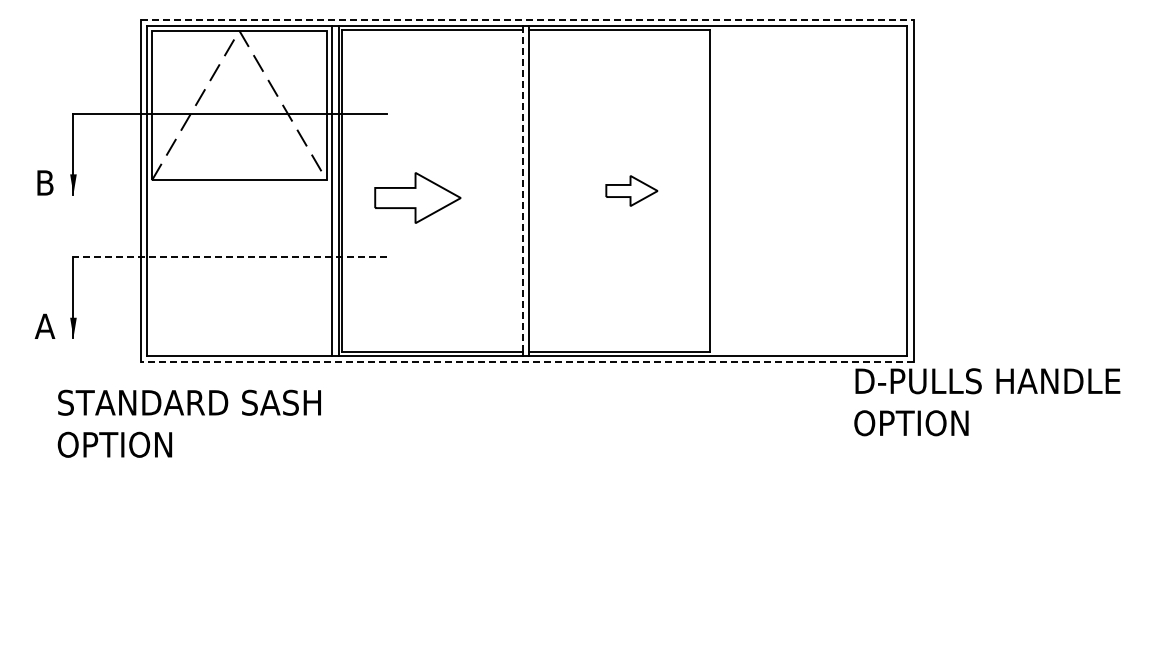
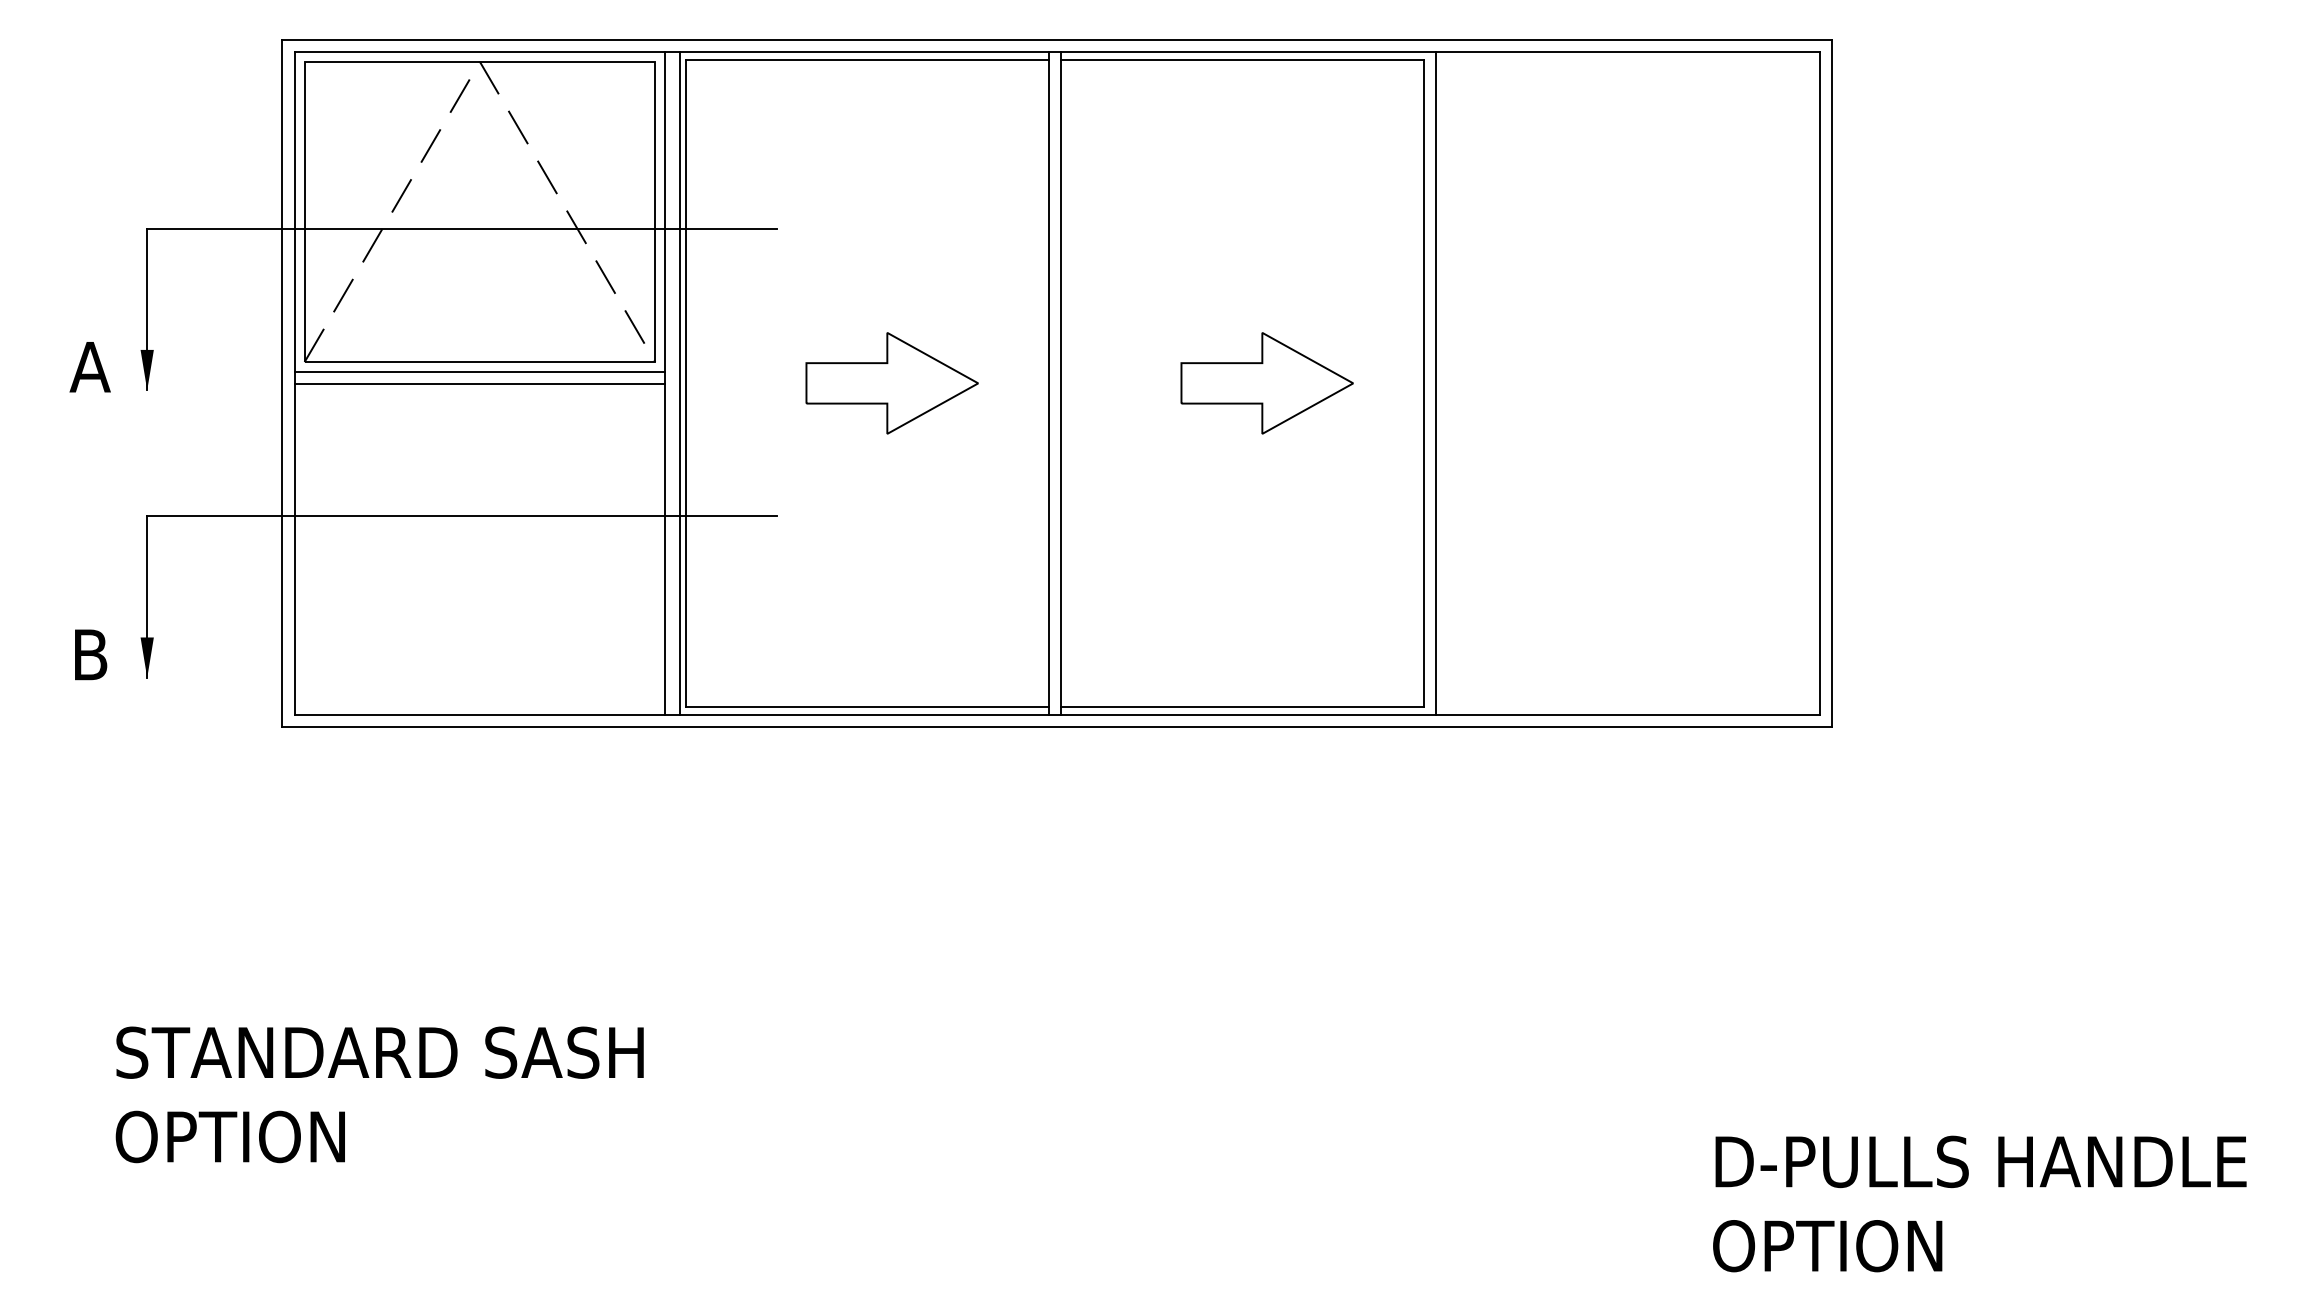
line: (527, 19) -> (1057, 39), dashed -> solid
text: (44, 182) -> (89, 366), B -> A
line: (238, 185) -> (478, 372), added
line: (522, 190) -> (1047, 382), dashed -> solid
part: (631, 190) -> (1266, 382), size x1.67
line: (715, 190) -> (1434, 382), added
line: (238, 191) -> (478, 384), added
part: (417, 197) -> (891, 382), moved
line: (230, 257) -> (462, 516), dashed -> solid
text: (44, 325) -> (89, 652), A -> B
line: (526, 362) -> (1055, 727), dashed -> solid
text: (987, 402) -> (1980, 1204), moved
text: (188, 423) -> (377, 1094), moved

